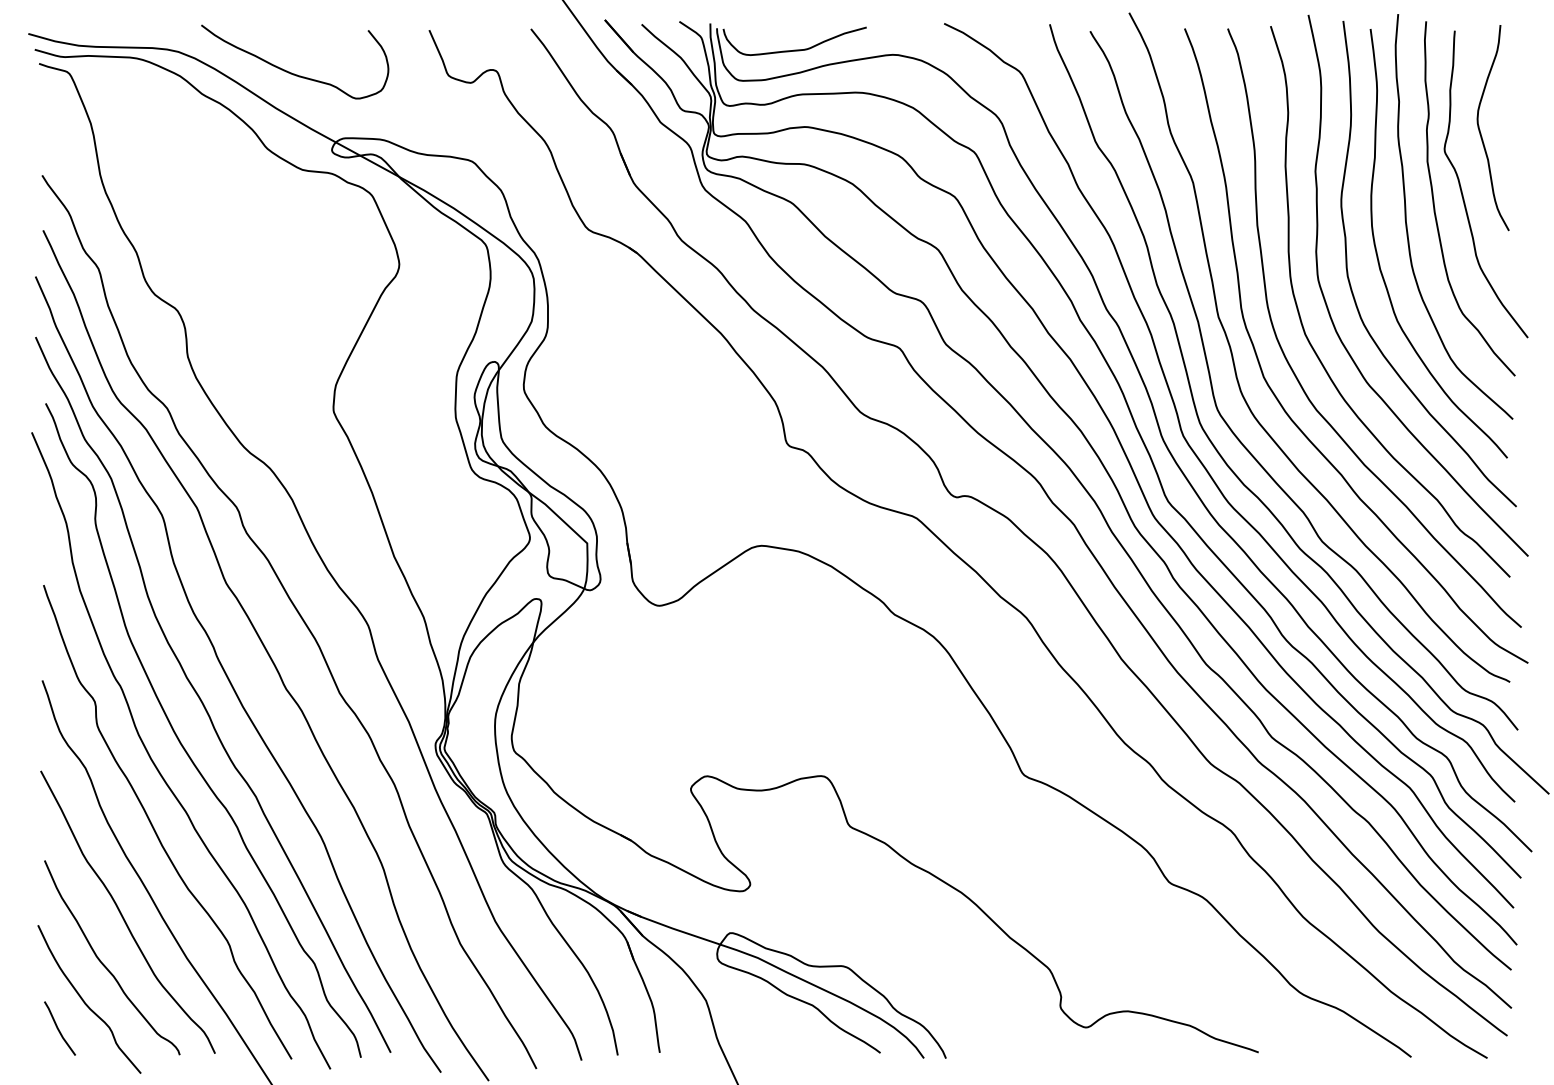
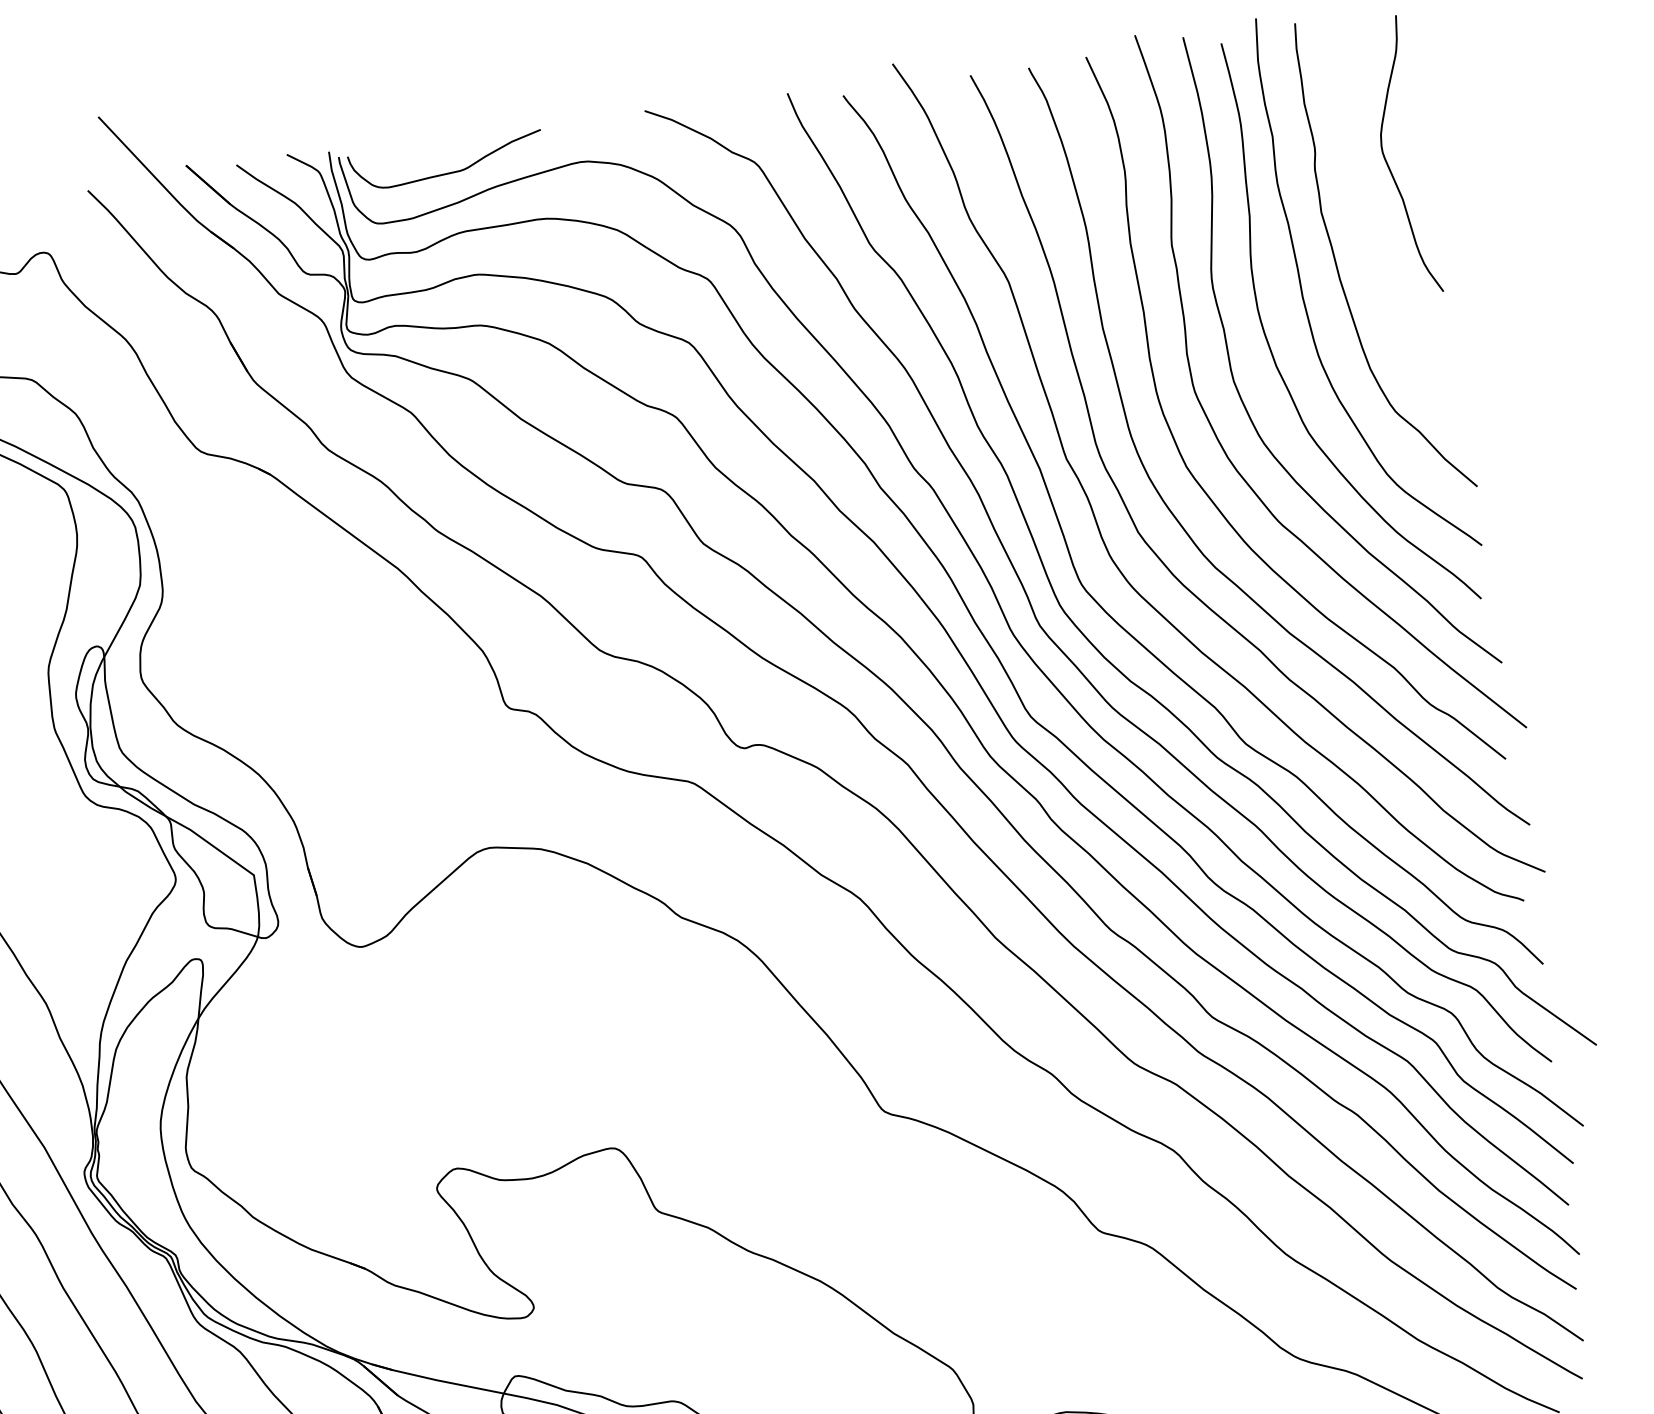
curve: (1462, 190) -> (1373, 245), removed

